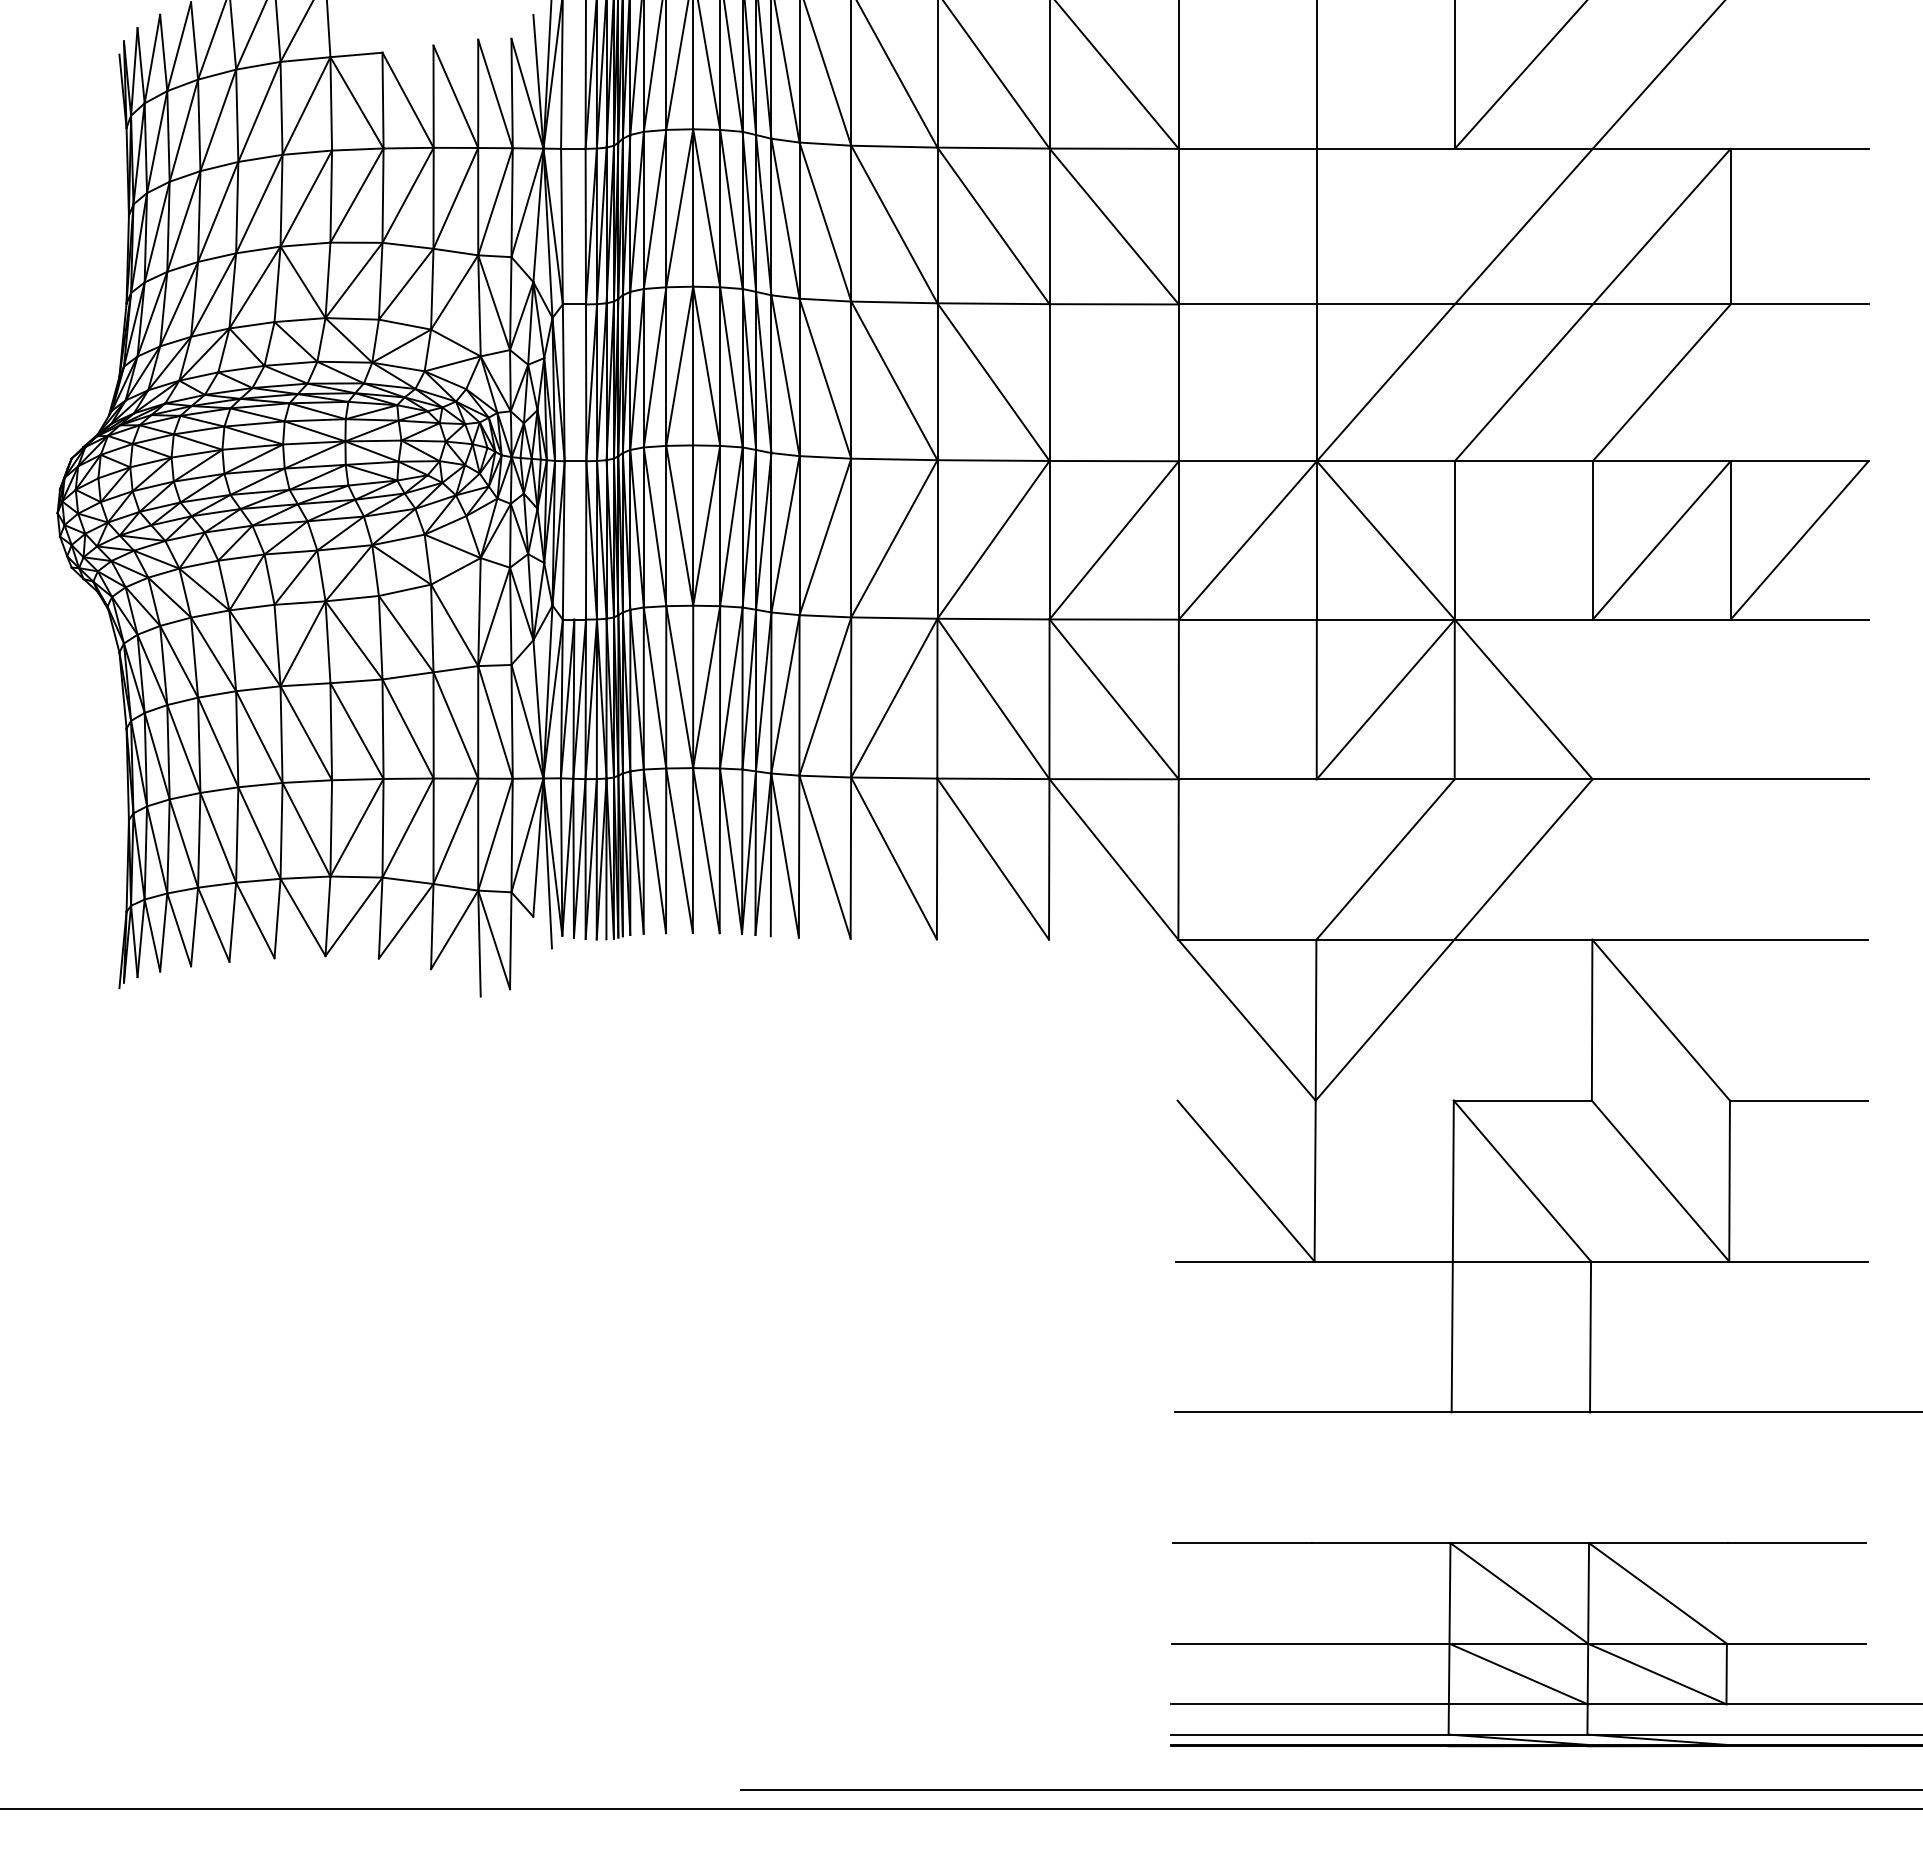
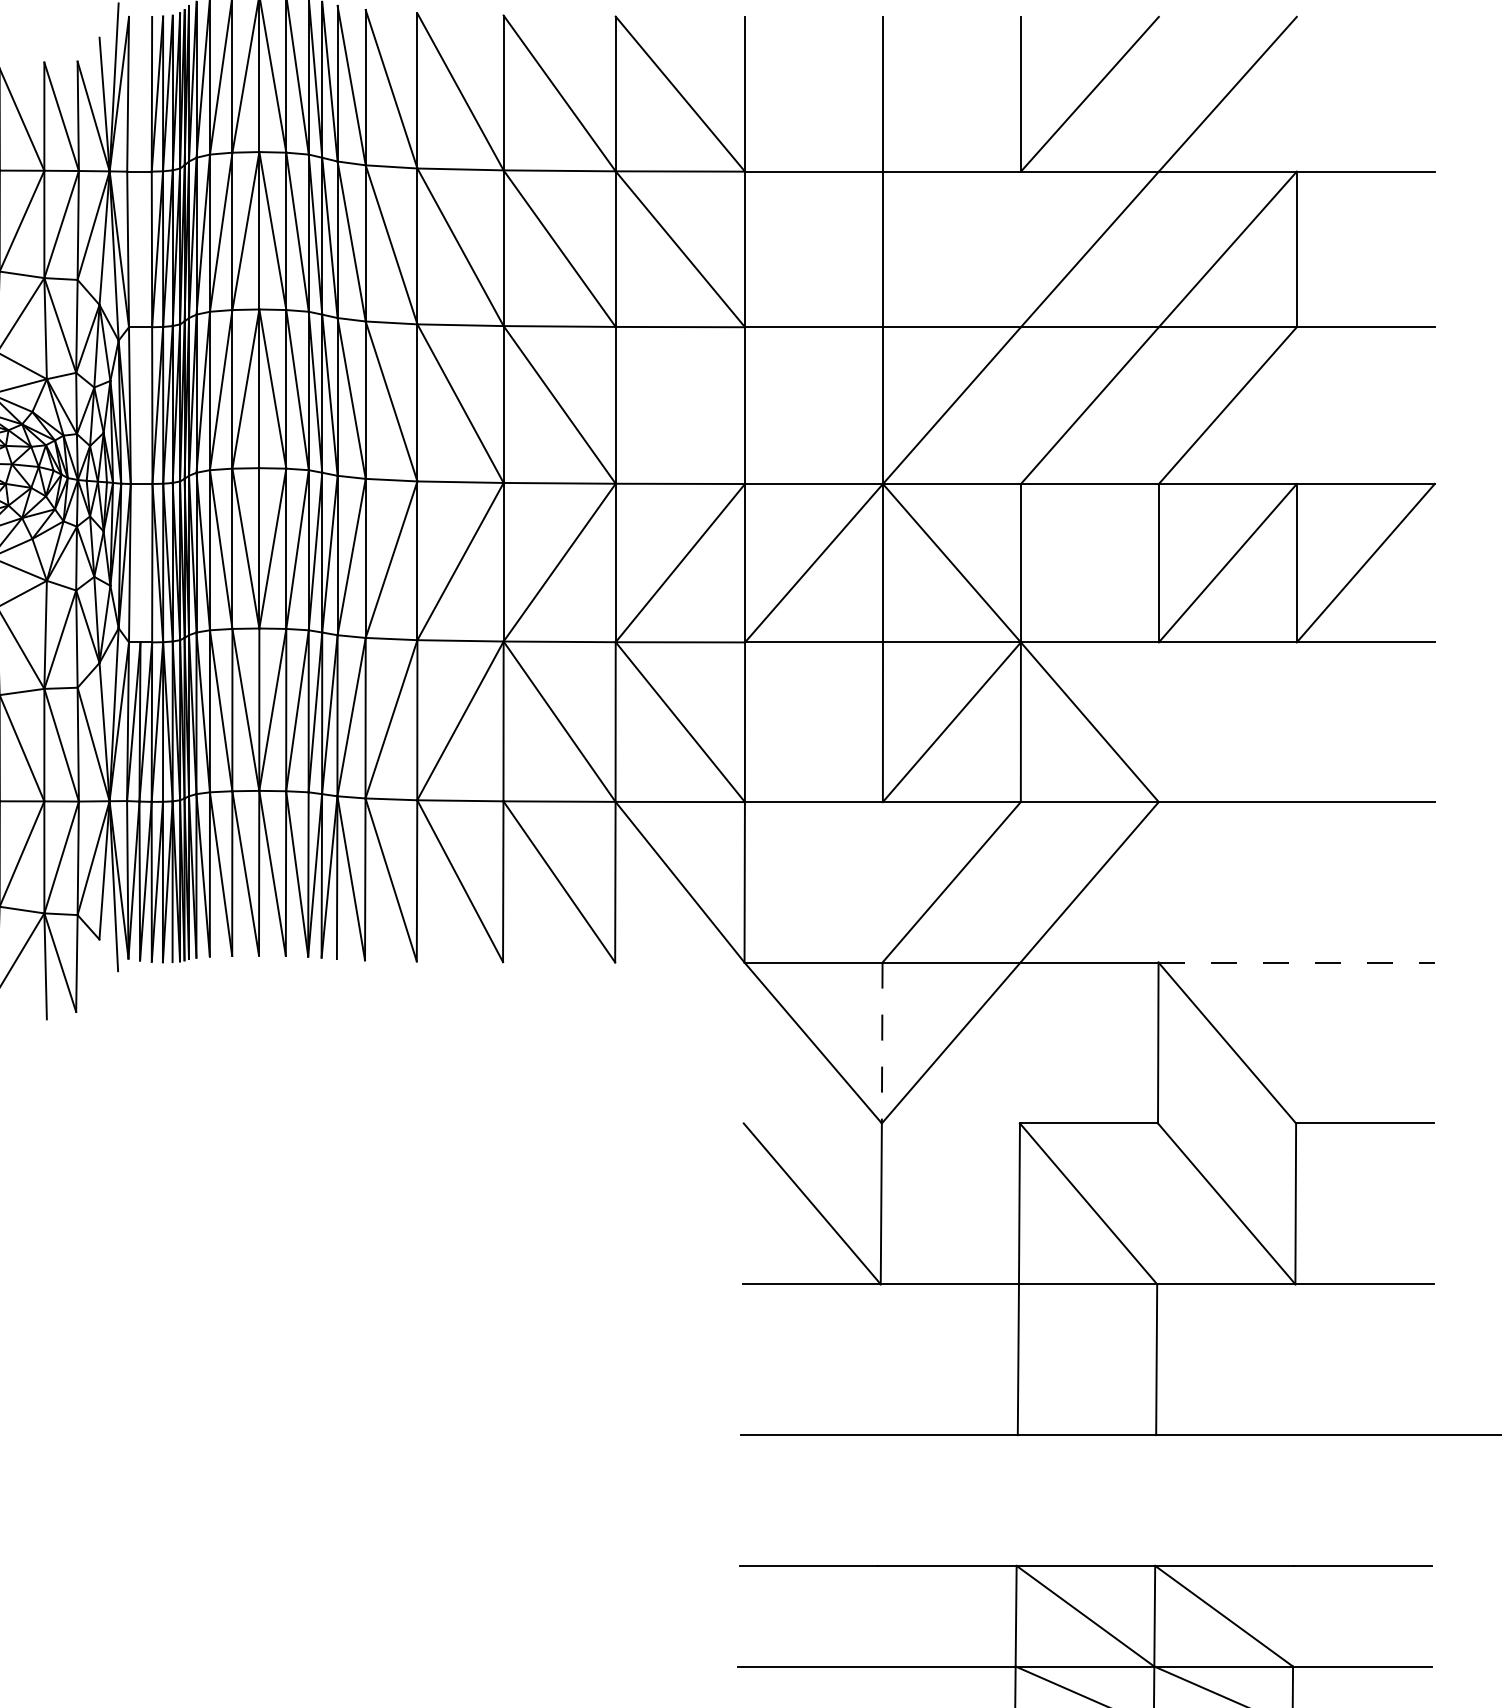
line: (1730, 939) -> (1296, 962), solid -> dashed
line: (1316, 1020) -> (882, 1043), solid -> dashed

